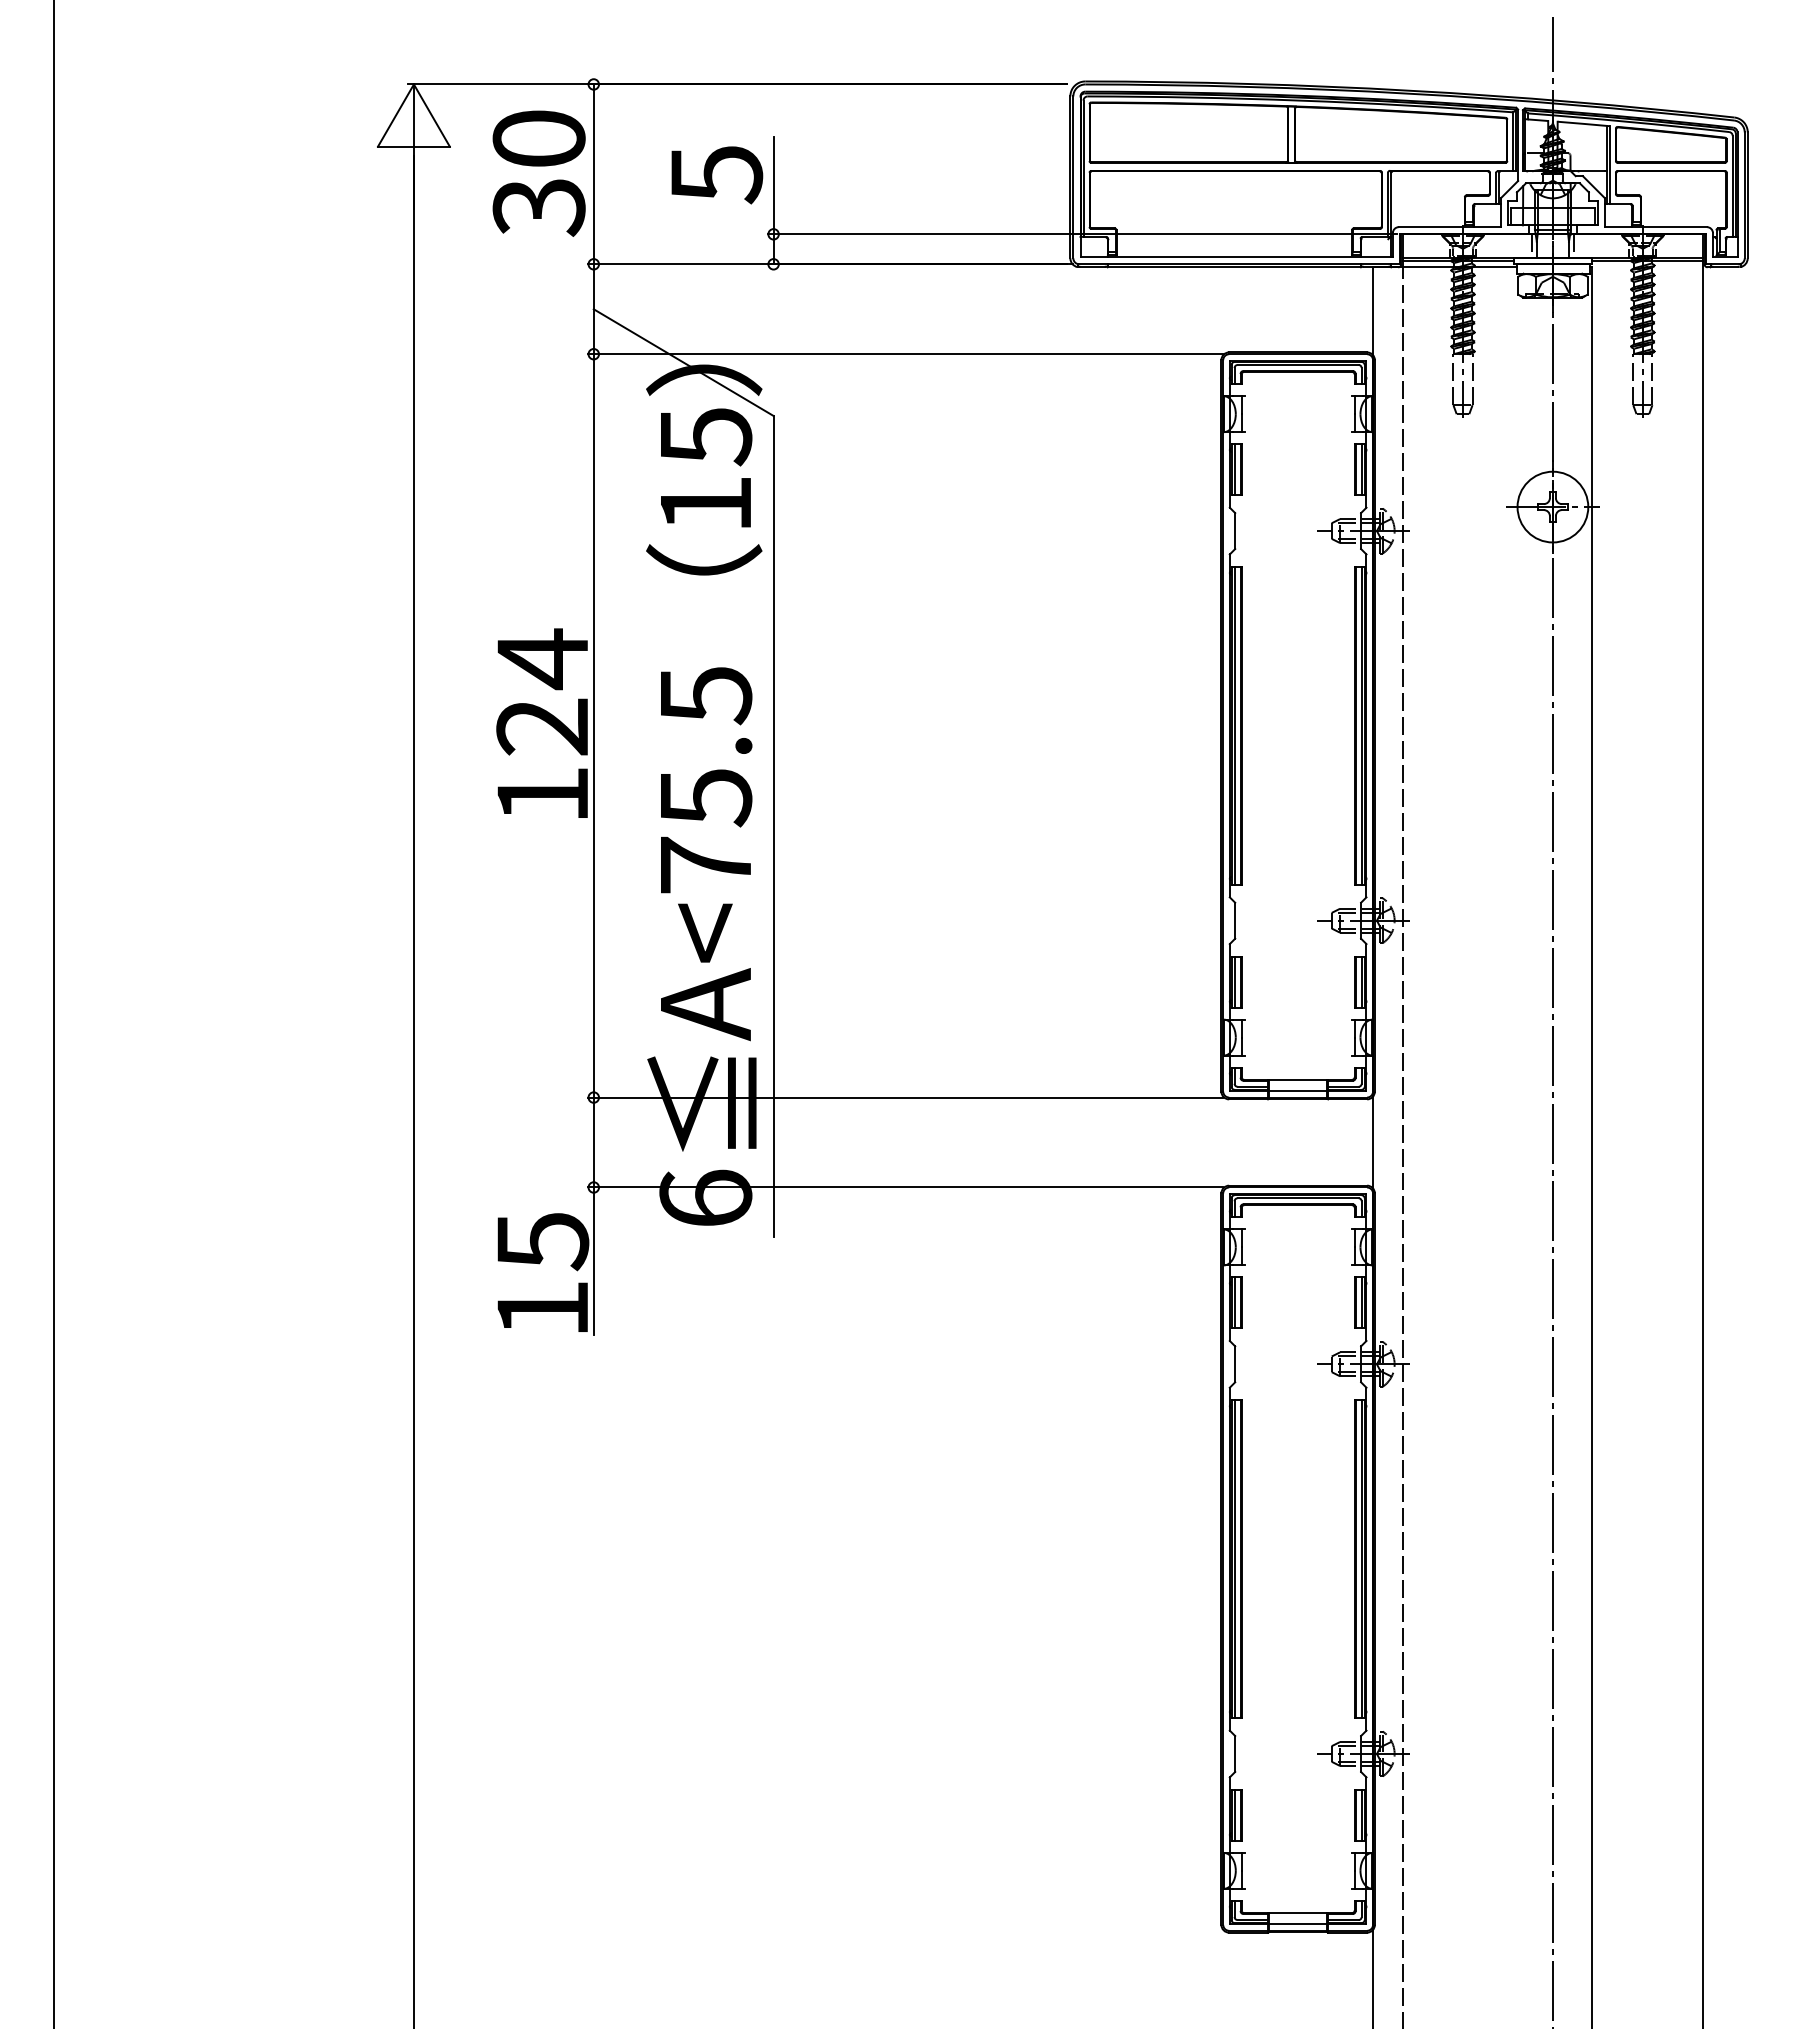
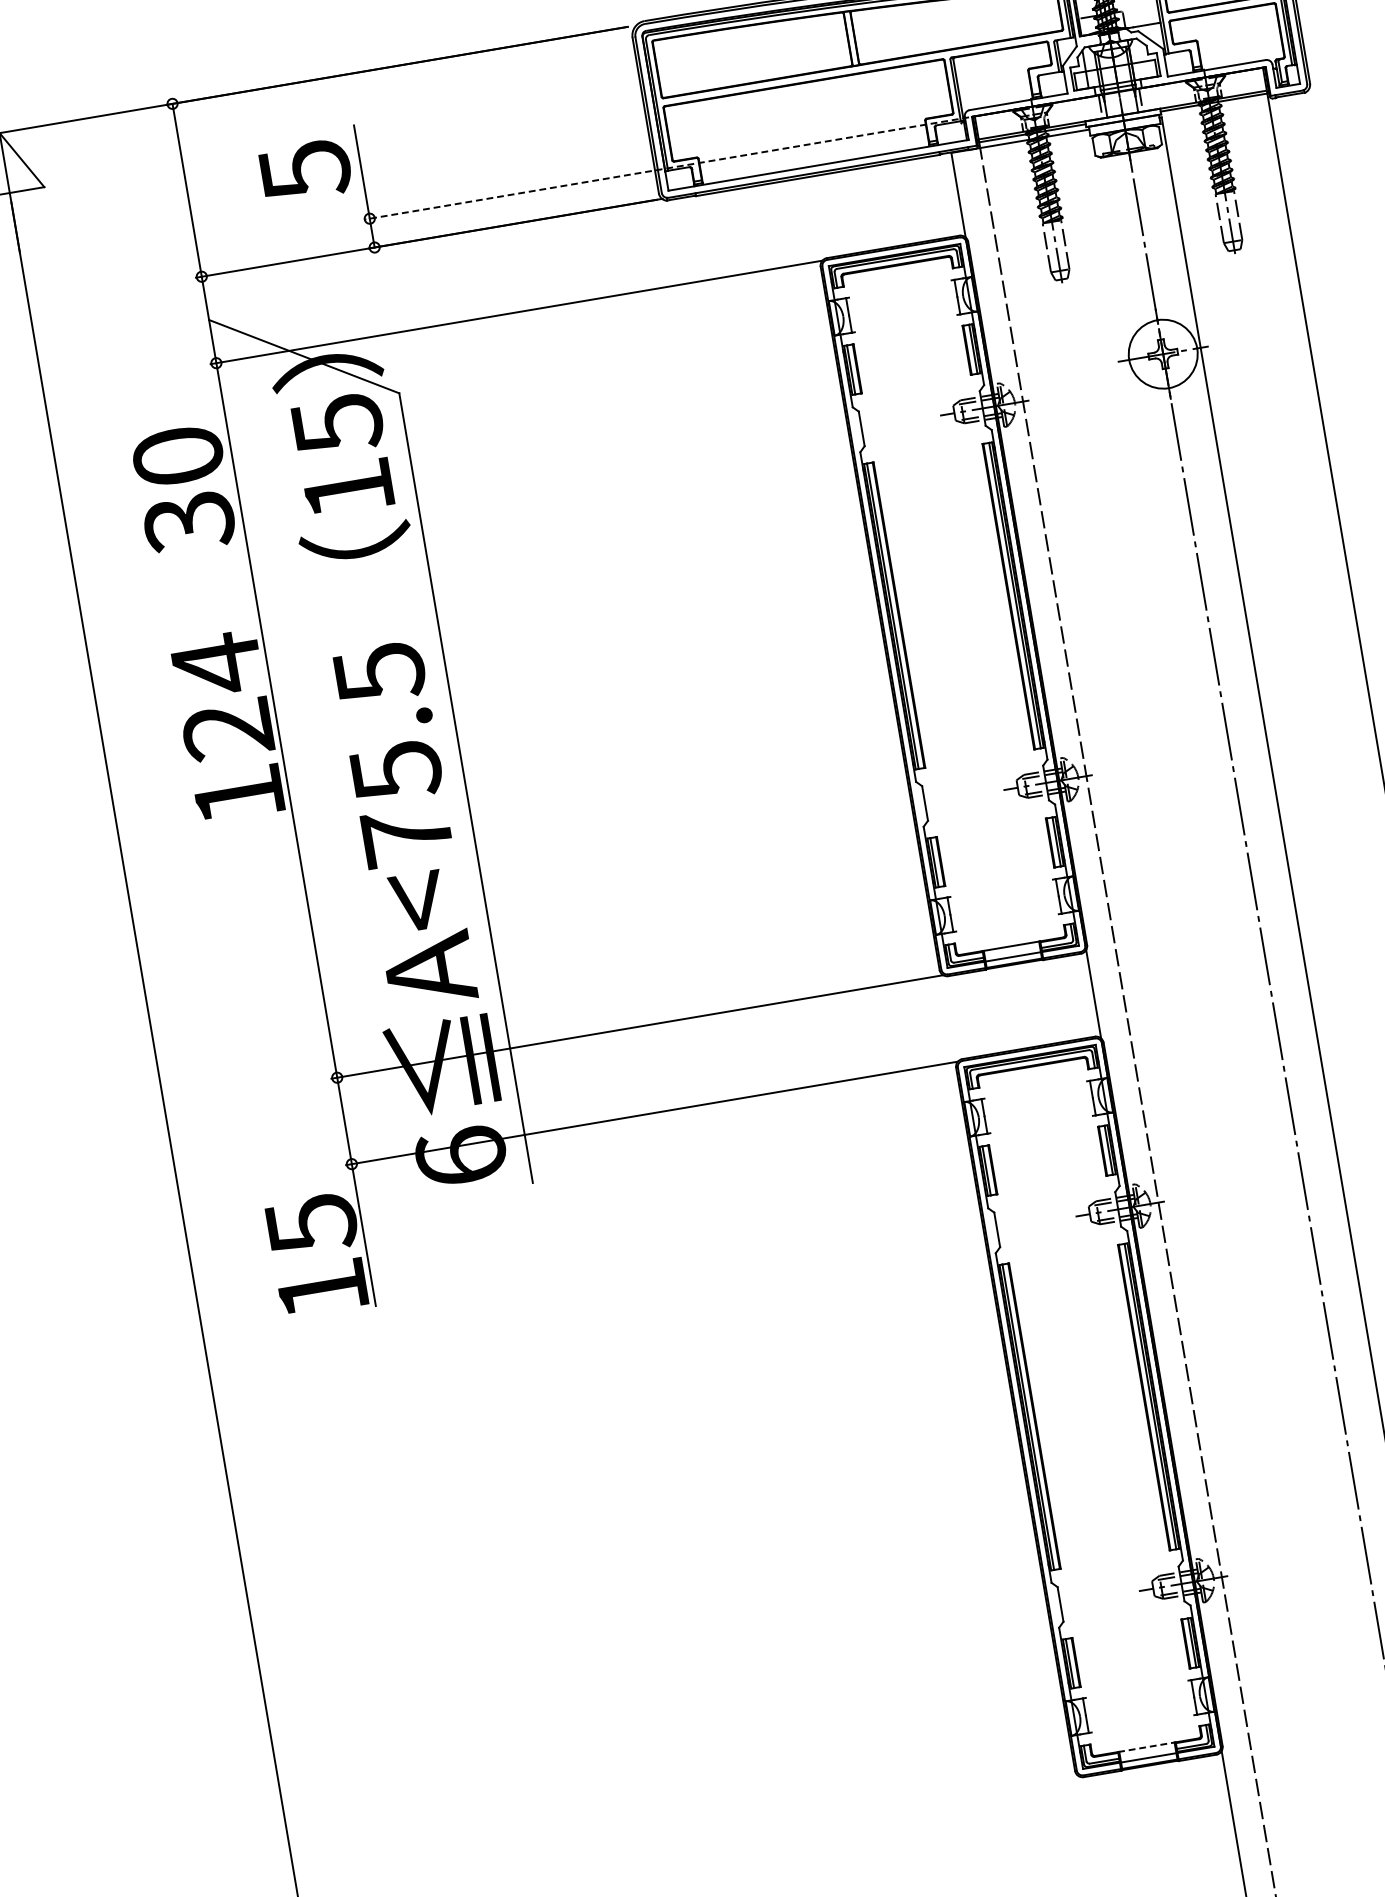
text: (538, 173) -> (183, 489), moved
line: (1082, 234) -> (666, 168), solid -> dashed
line: (1298, 1913) -> (1147, 1747), solid -> dashed

